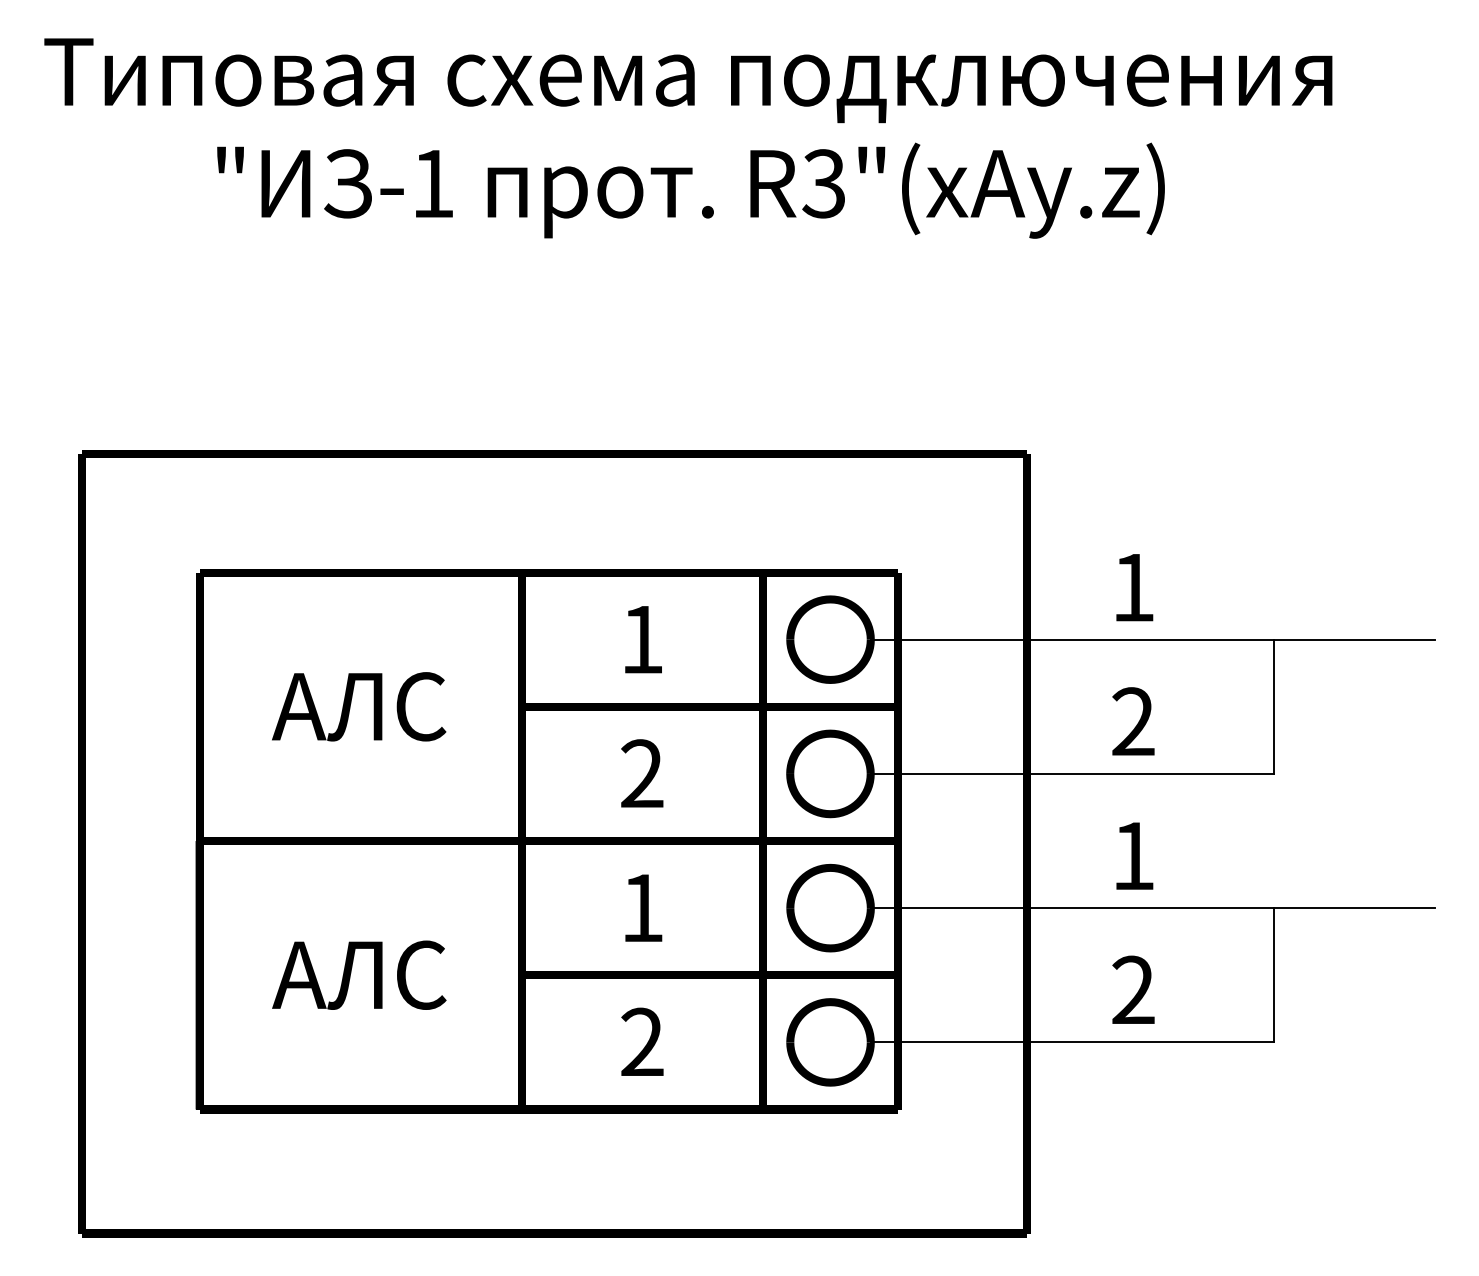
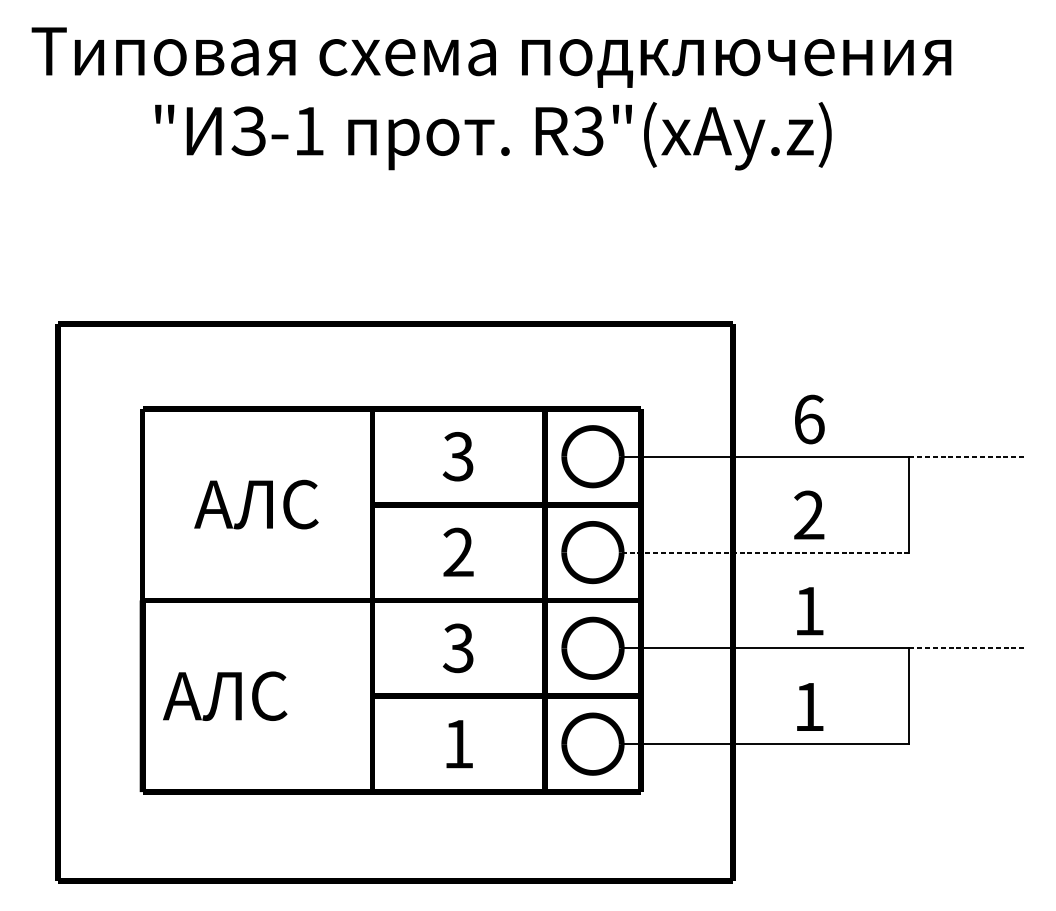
text: (1134, 587) -> (809, 419), 1 -> 6
text: (641, 639) -> (458, 456), 1 -> 3
line: (1354, 639) -> (967, 456), solid -> dashed
line: (1072, 773) -> (765, 552), solid -> dashed
text: (641, 907) -> (458, 647), 1 -> 3
line: (1354, 908) -> (967, 648), solid -> dashed
text: (359, 974) -> (225, 695), moved
text: (1133, 989) -> (809, 706), 2 -> 1
text: (642, 1041) -> (458, 743), 2 -> 1

